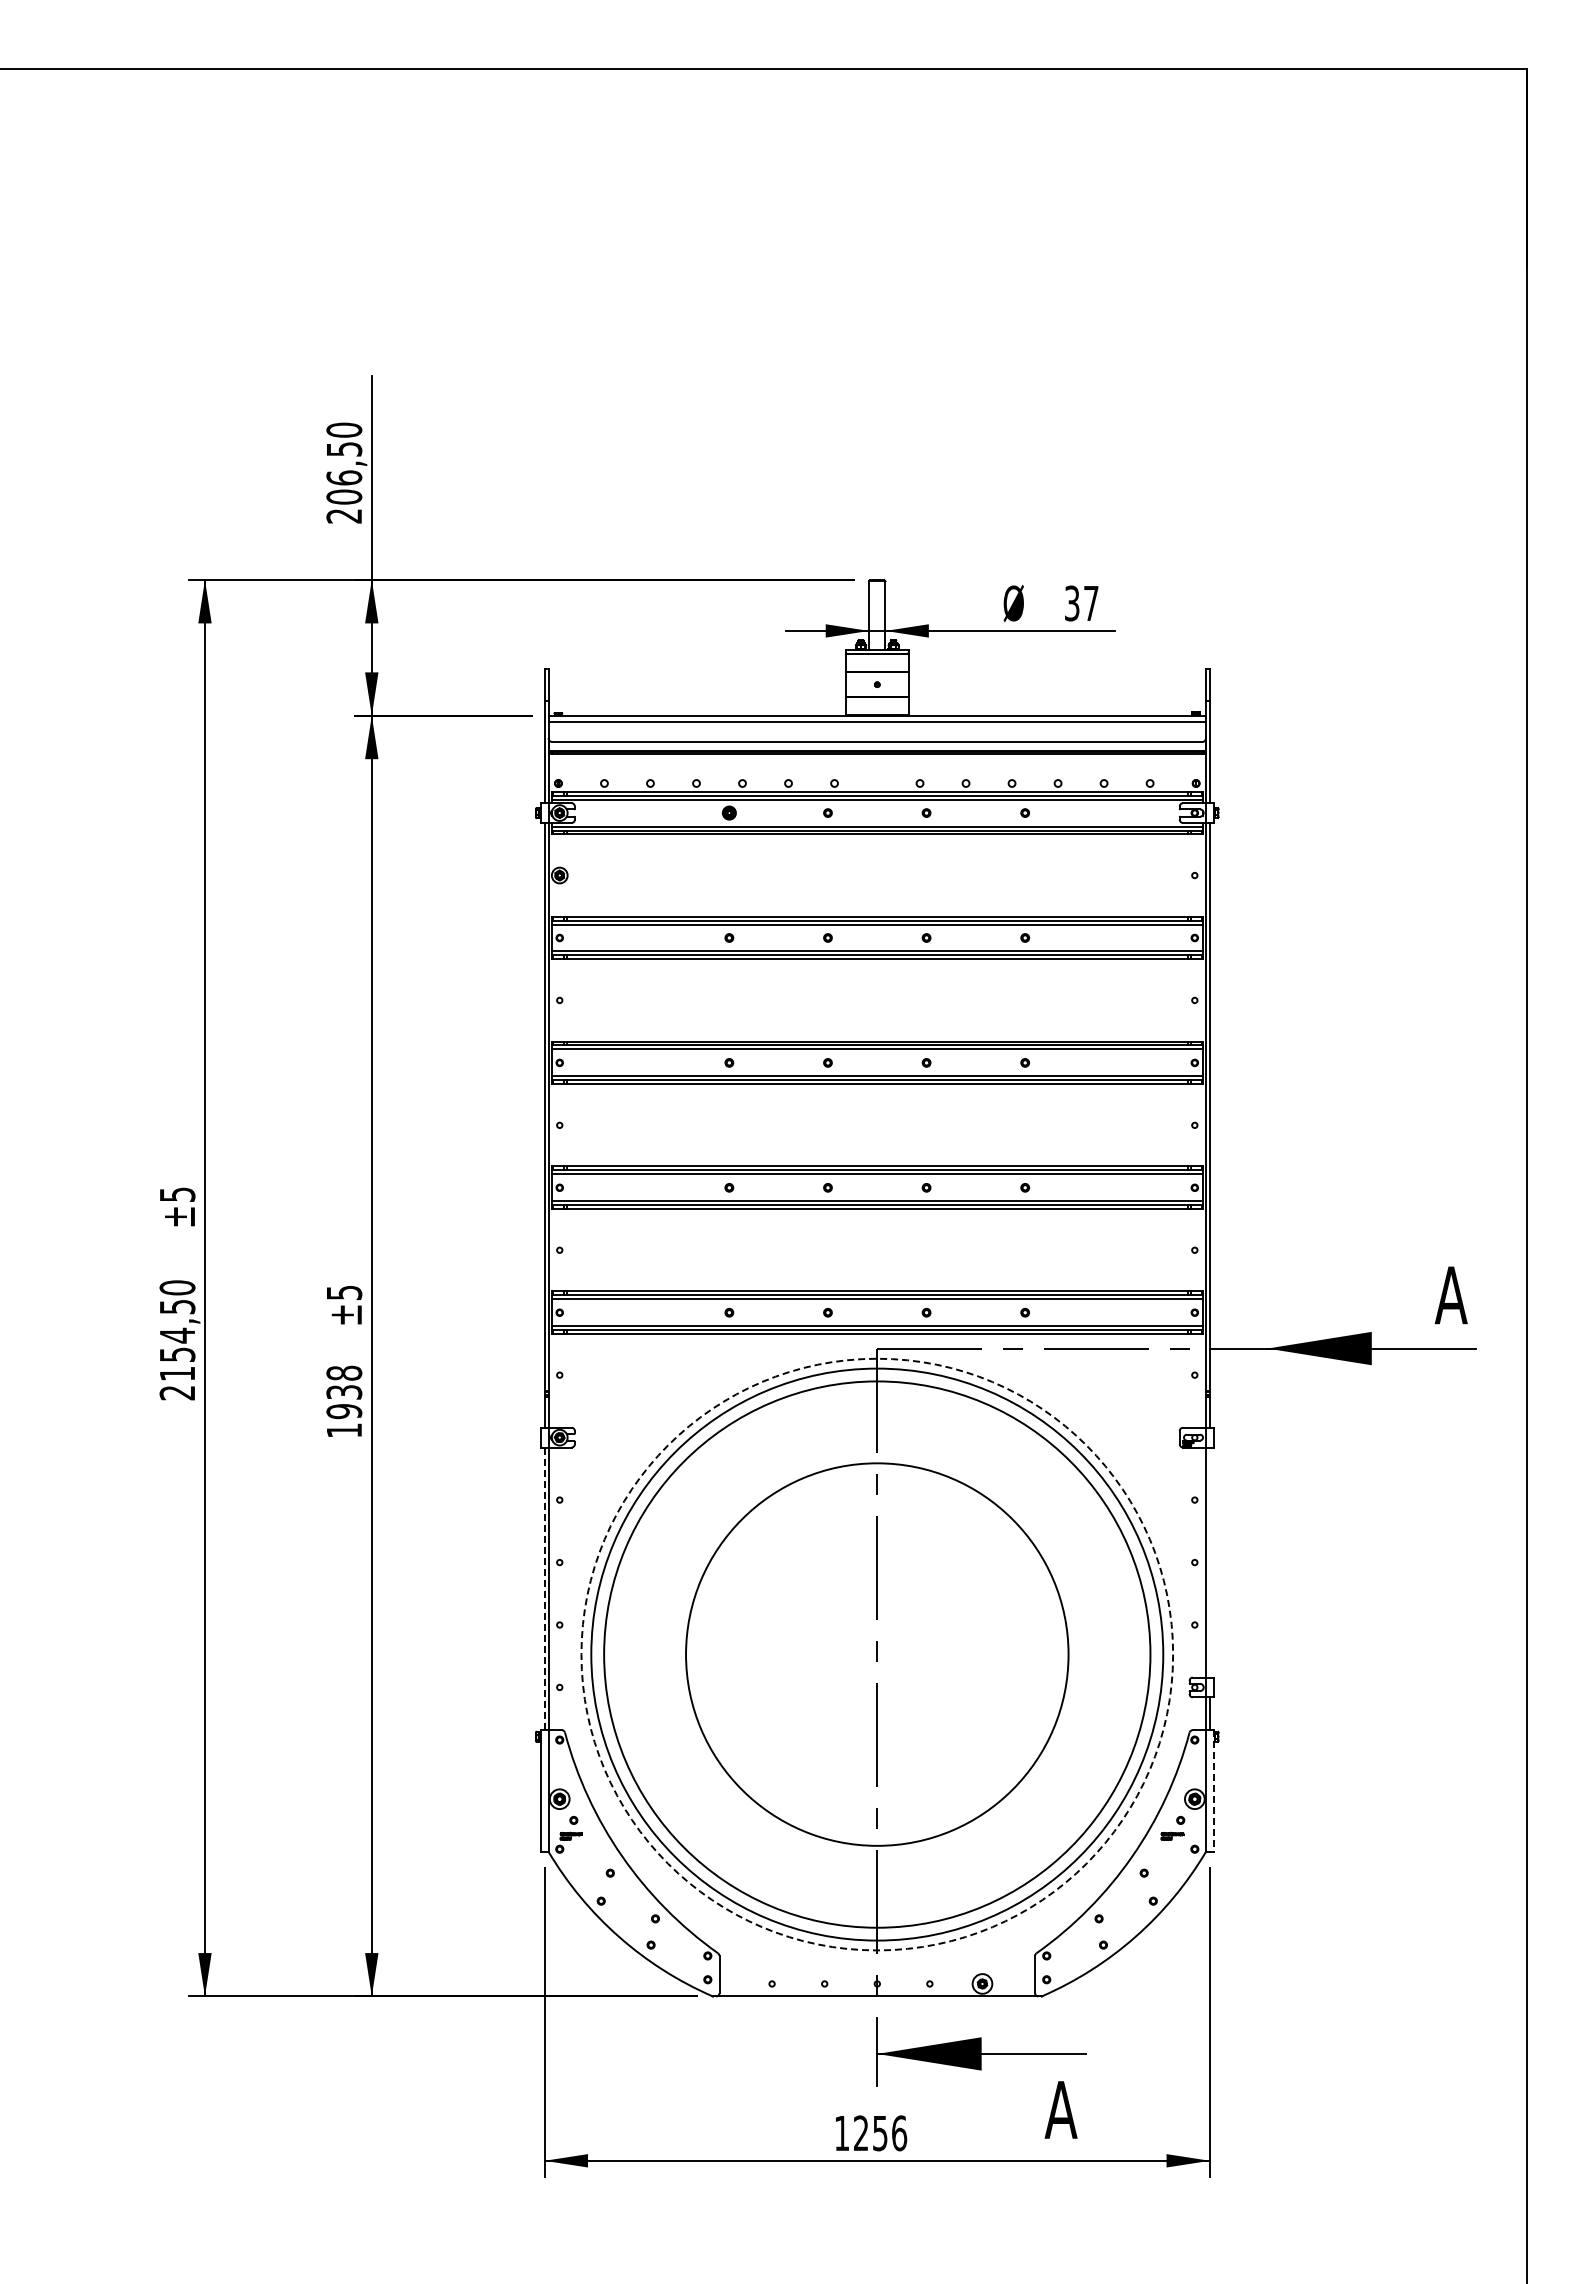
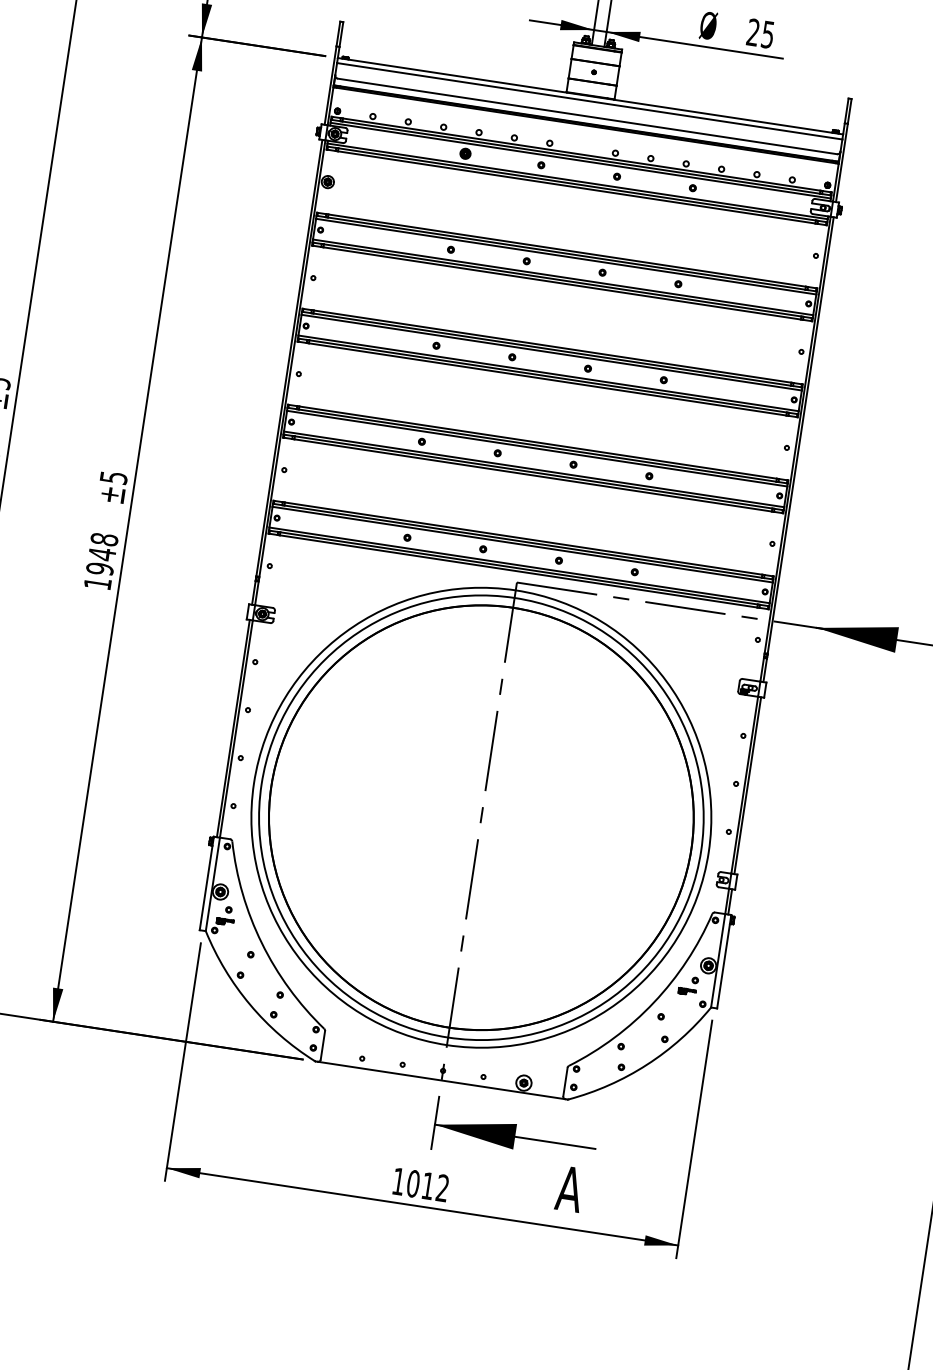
text: (1081, 603) -> (760, 33), 37 -> 25
text: (344, 1392) -> (102, 554), 1938 -> 1948
line: (1209, 1562) -> (747, 785), added
line: (544, 1588) -> (233, 728), dashed -> solid
circle: (877, 1654) -> (481, 817), dashed -> solid
circle: (877, 1654) -> (481, 817), size x1.43
line: (1213, 1791) -> (723, 962), dashed -> solid
text: (880, 2133) -> (428, 1186), 1256 -> 1012

